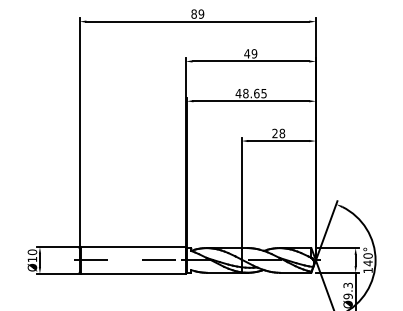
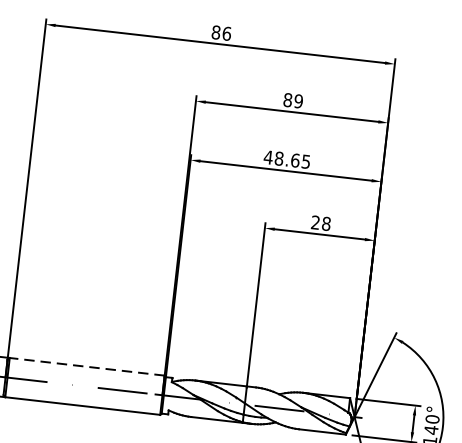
text: (201, 13) -> (227, 32), 89 -> 86
text: (247, 53) -> (288, 99), 49 -> 89
line: (132, 247) -> (85, 367), solid -> dashed

